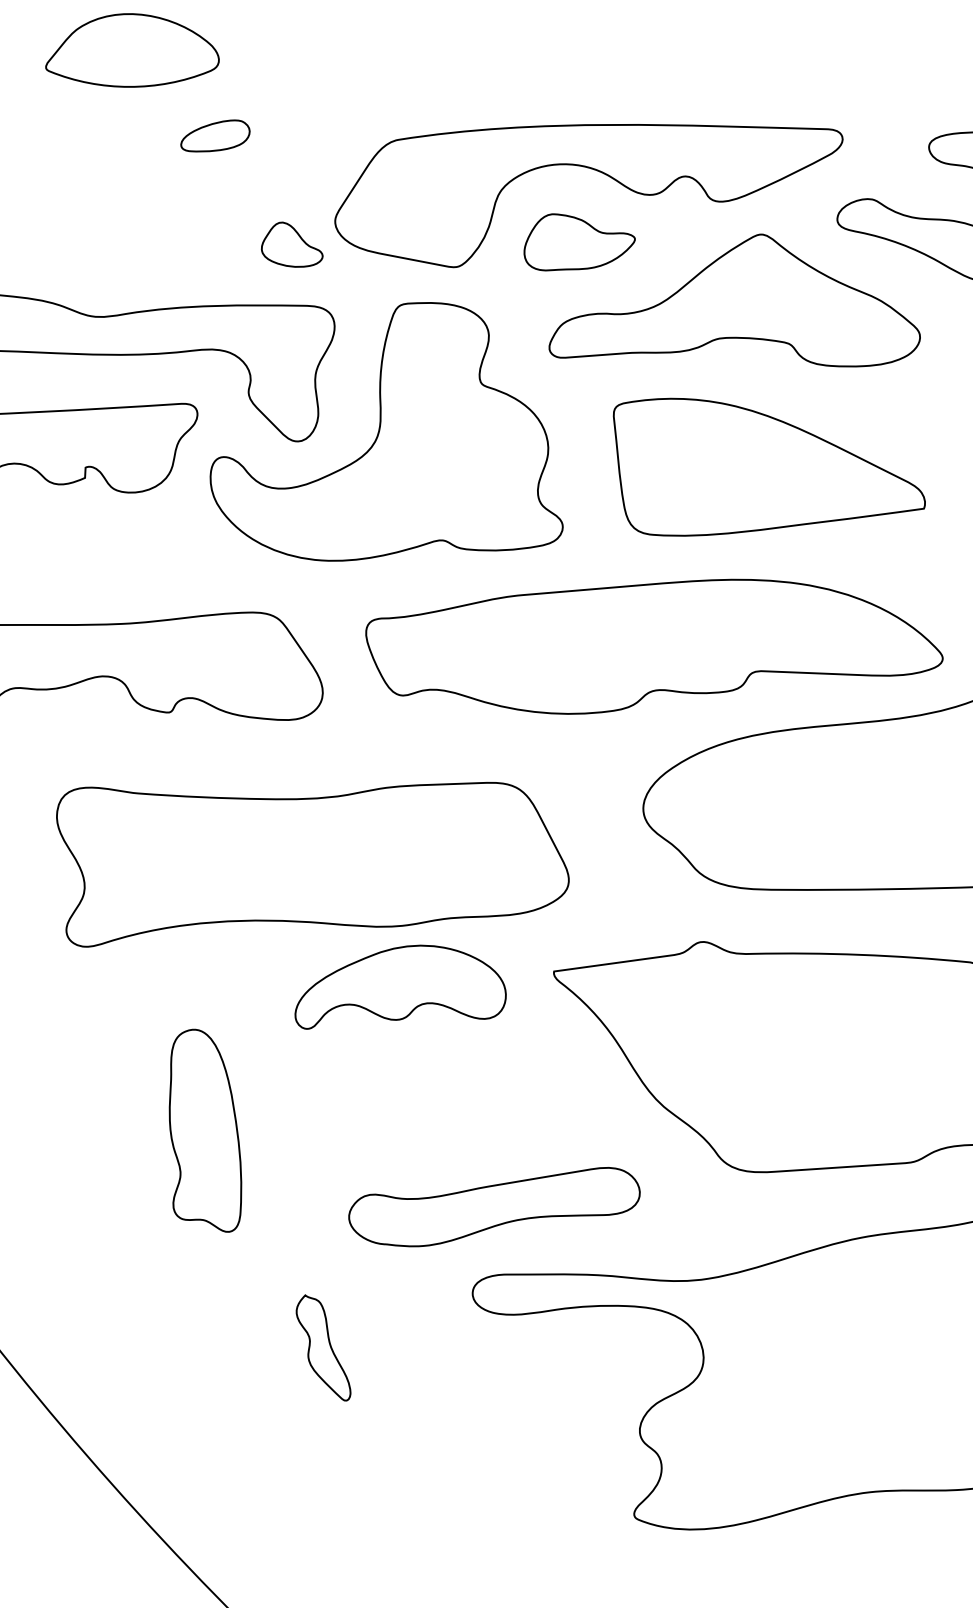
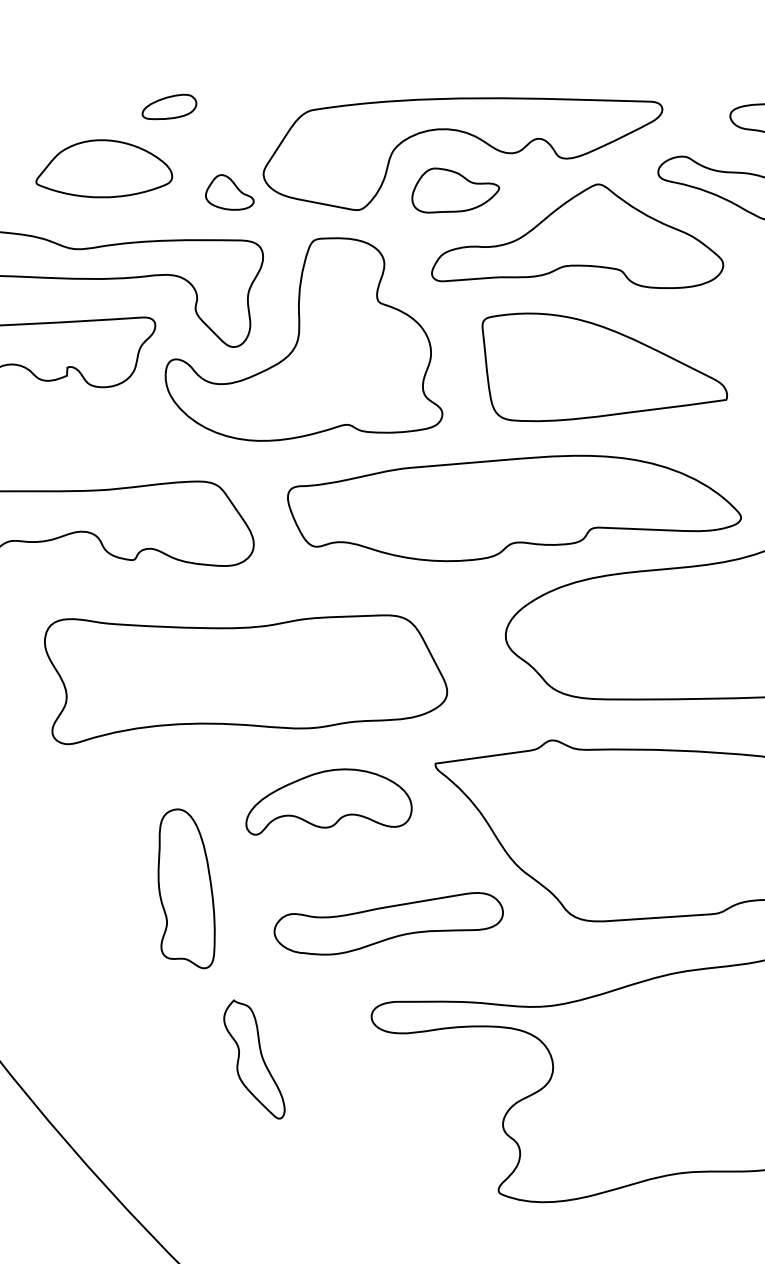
part: (132, 50) -> (104, 168), moved
part: (399, 986) -> (328, 801), moved
part: (205, 1130) -> (186, 888), moved
part: (494, 1206) -> (388, 923), moved
part: (323, 1347) -> (254, 1059), size x1.43

